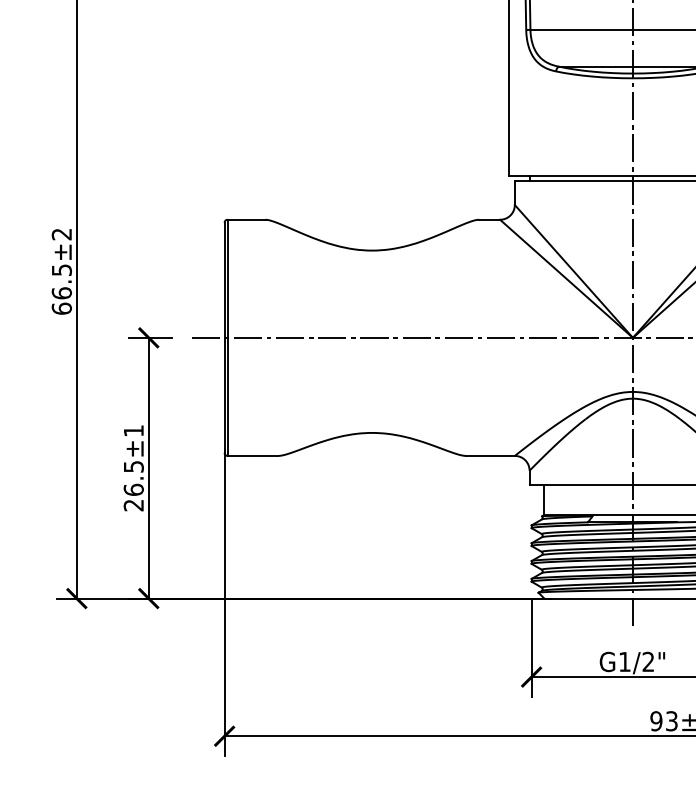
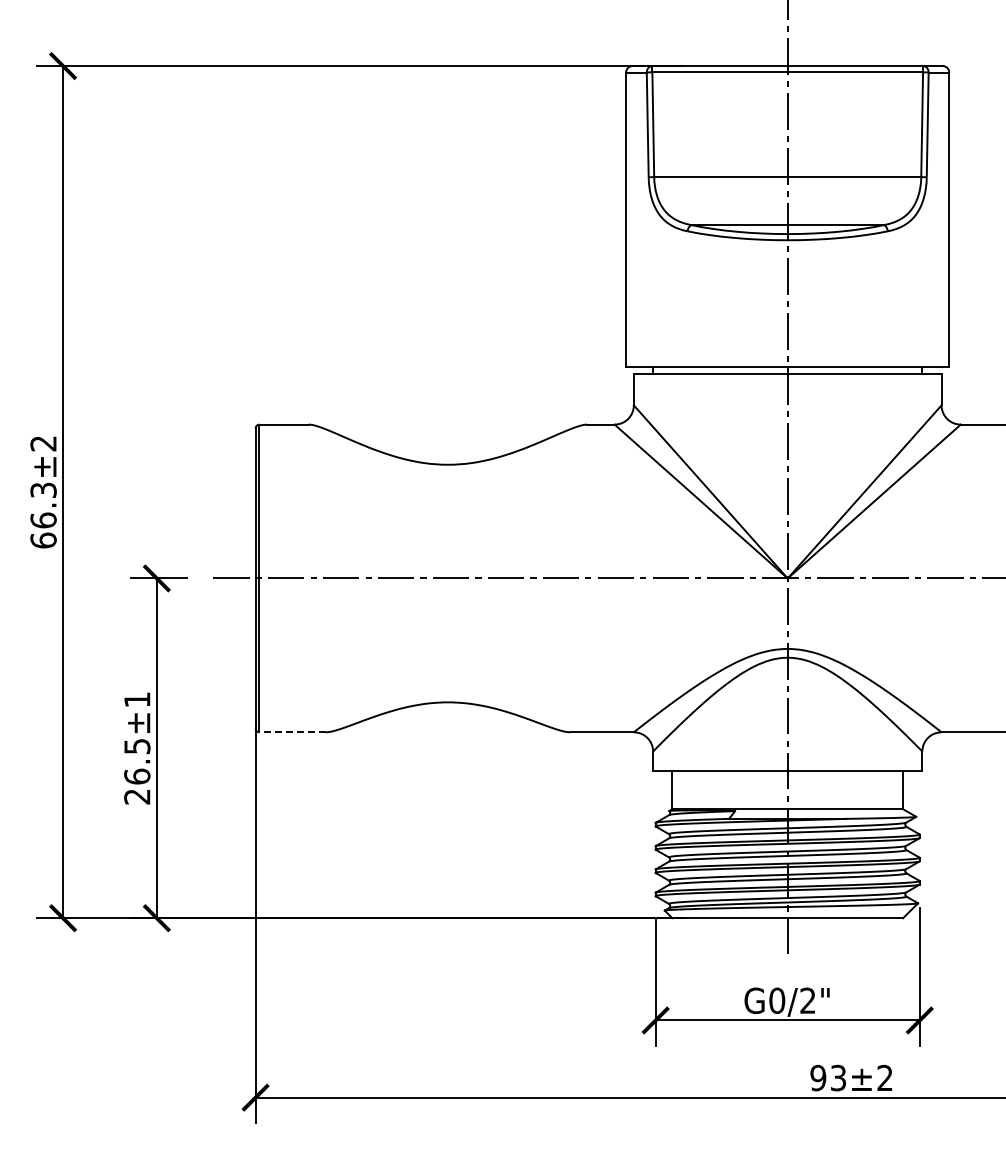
text: (61, 269) -> (43, 489), 66.5±2 -> 66.3±2
line: (252, 456) -> (292, 732), solid -> dashed
text: (625, 661) -> (777, 1000), G1/2" -> G0/2"

